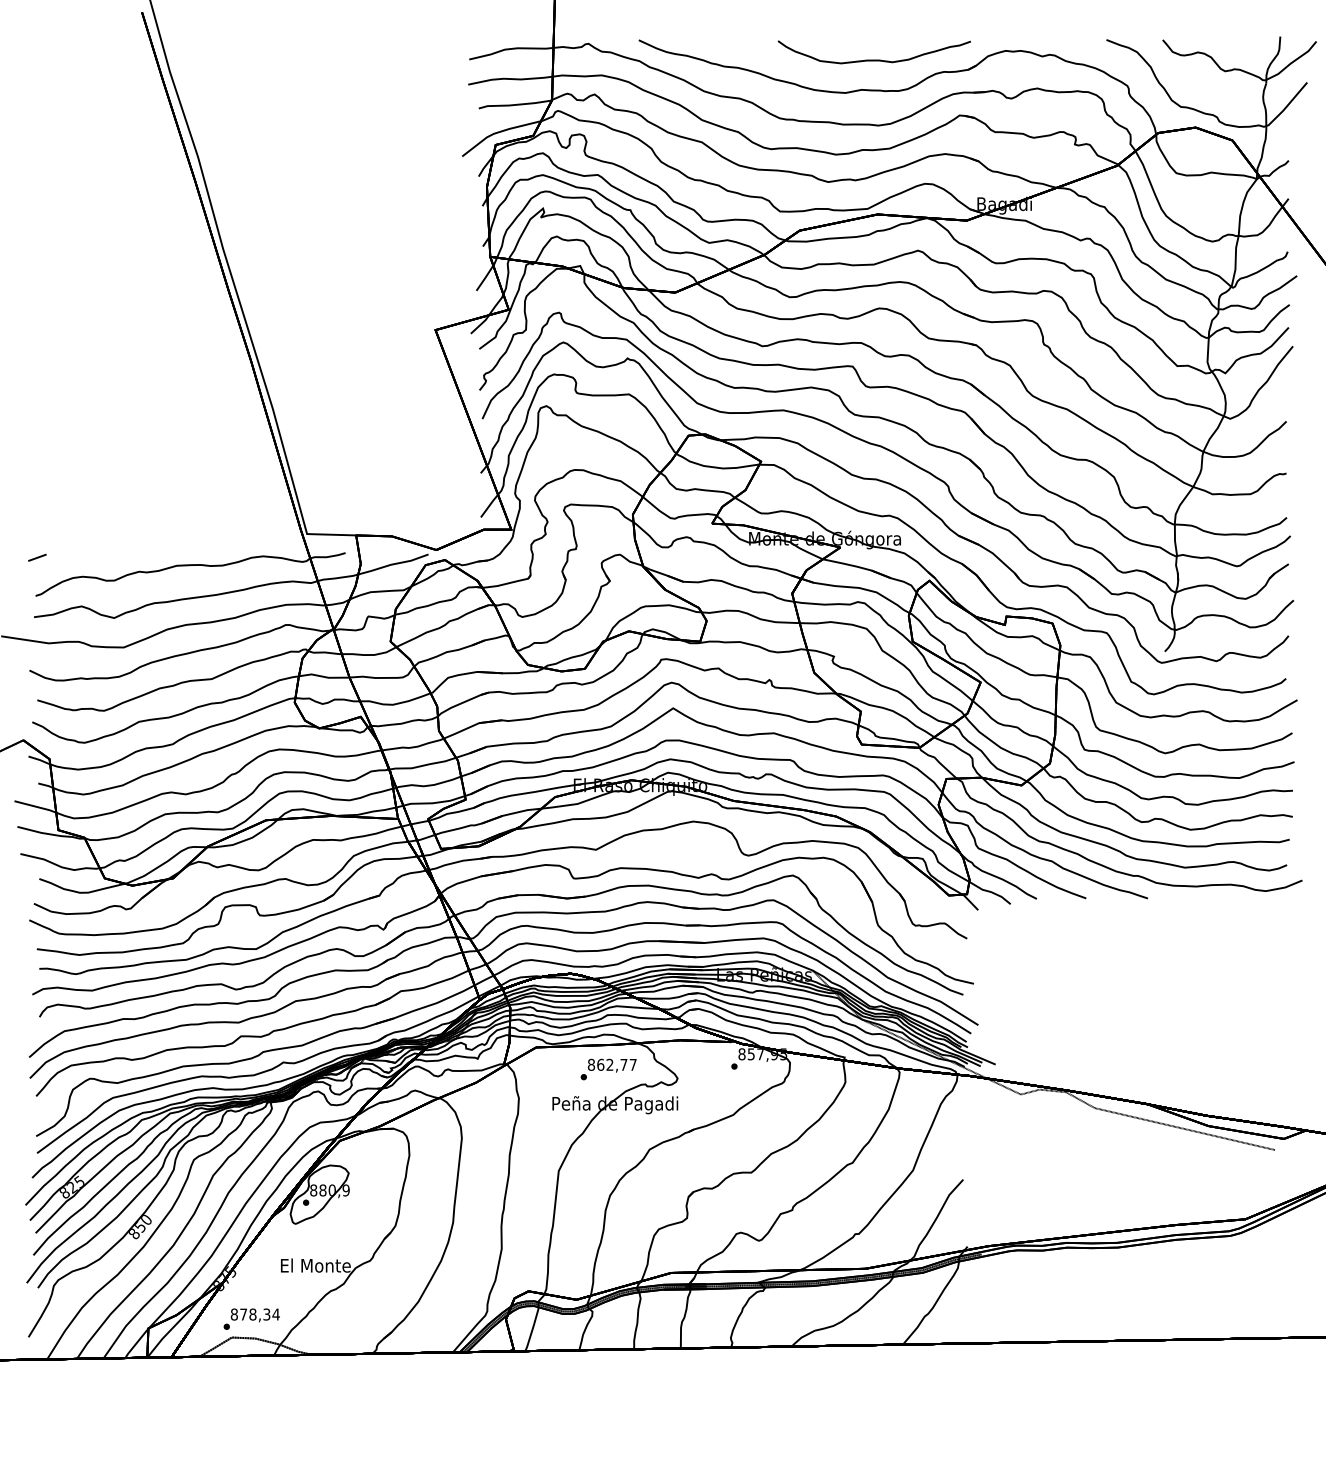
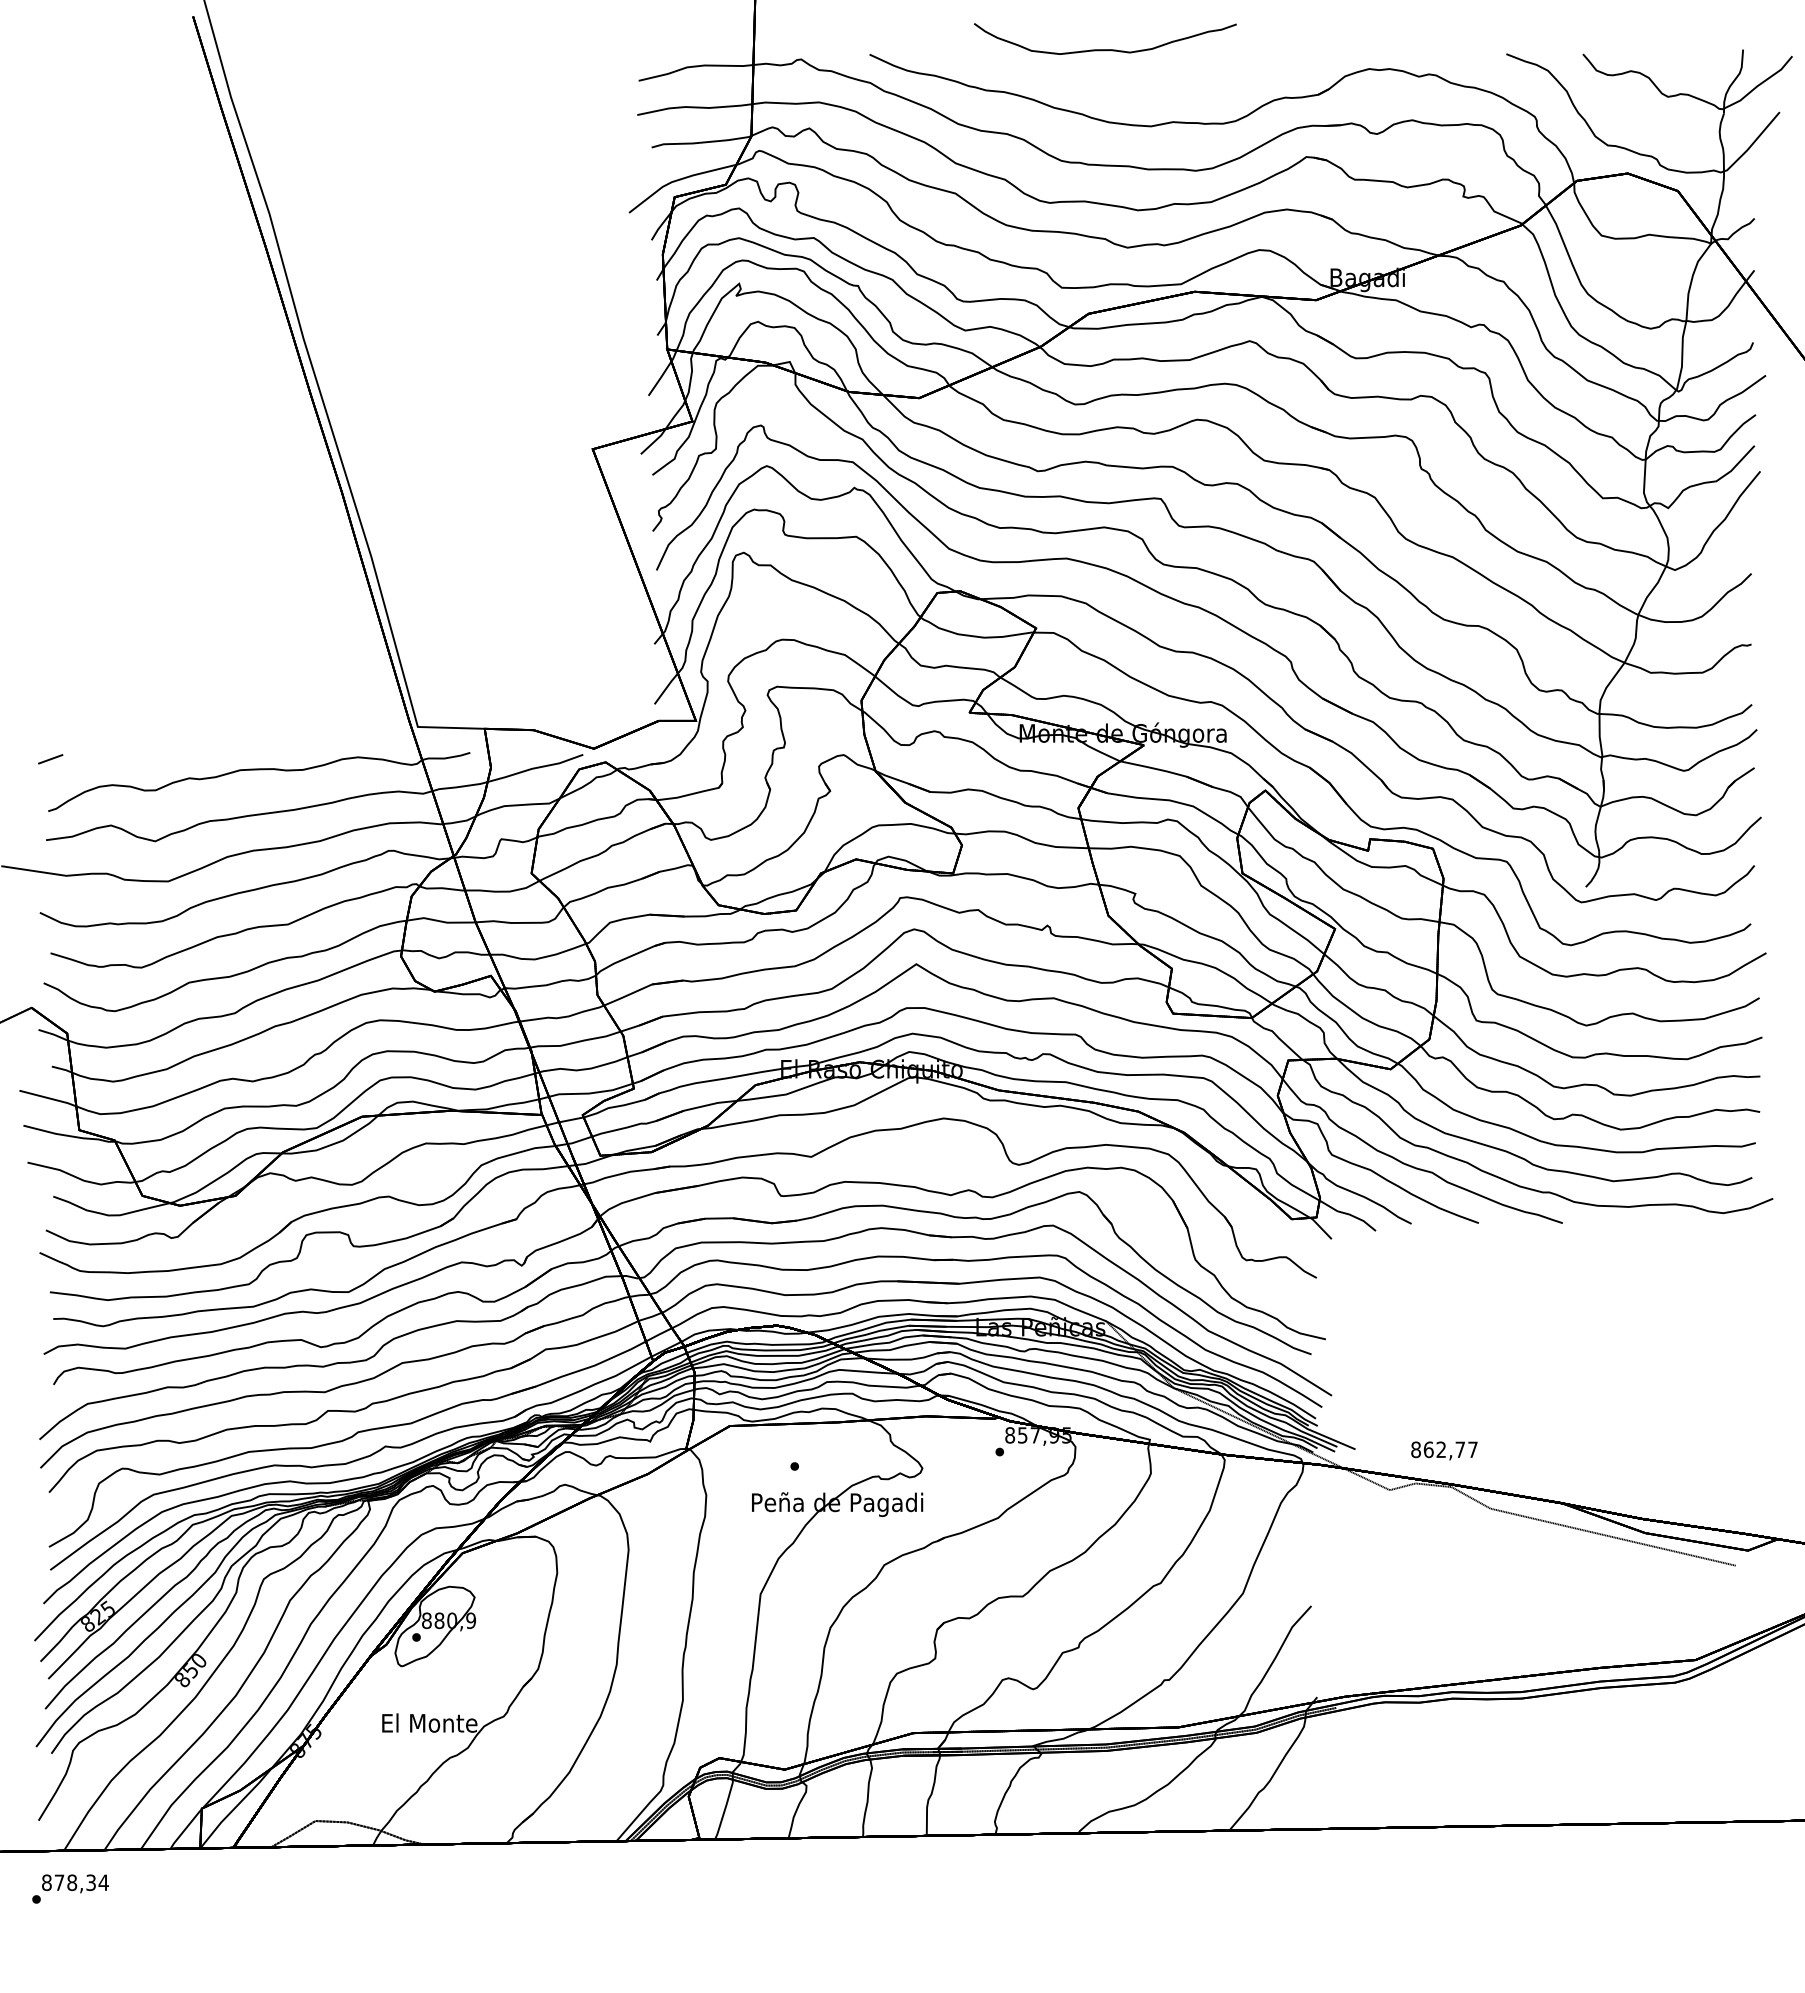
part: (874, 60) -> (1105, 49), moved
text: (612, 1065) -> (1444, 1450), moved
text: (251, 1318) -> (70, 1888), moved

